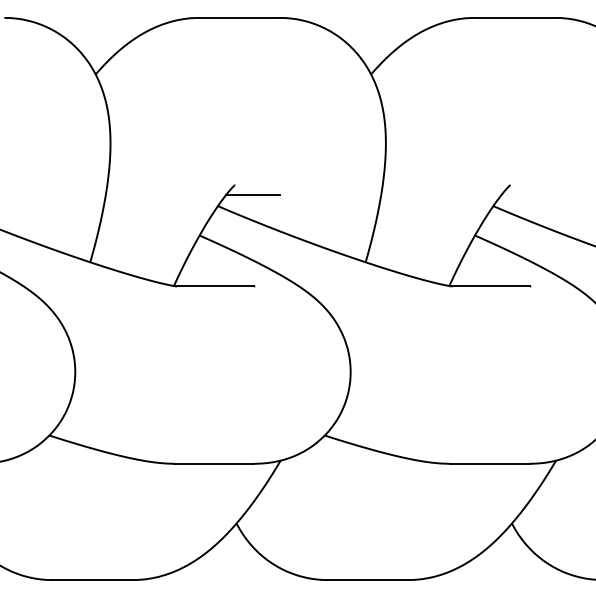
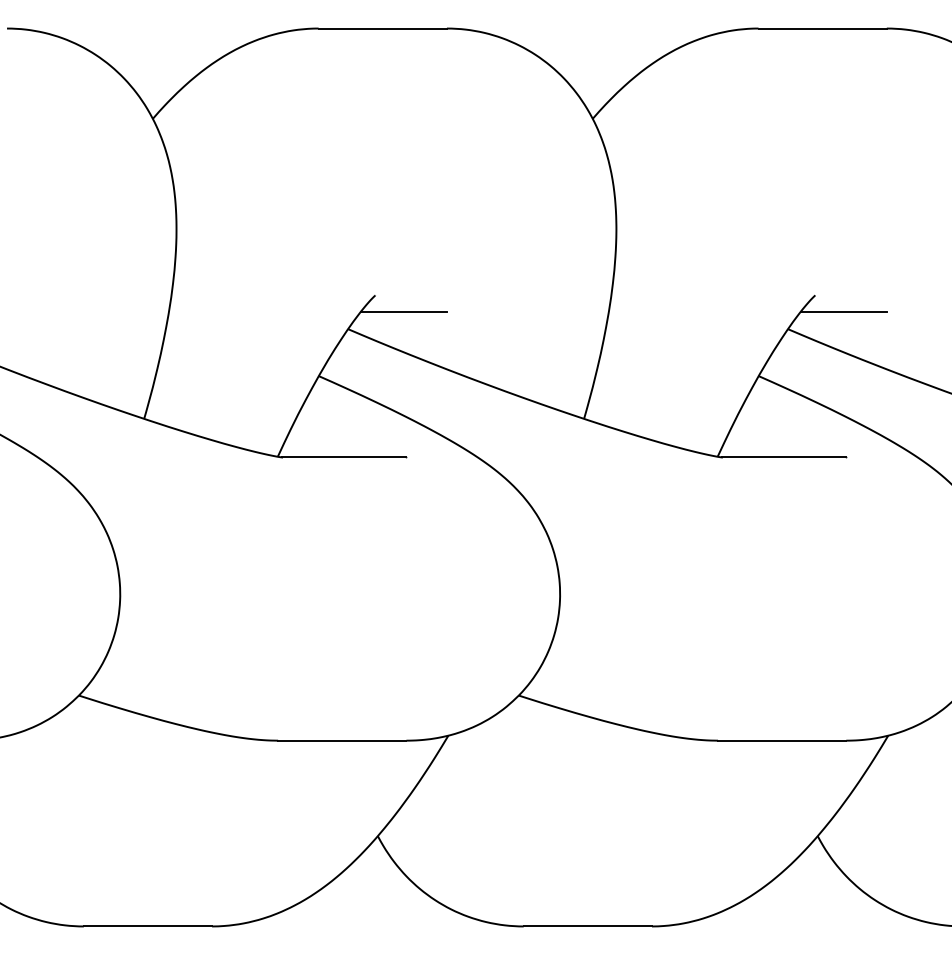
line: (528, 195) -> (844, 312), added

